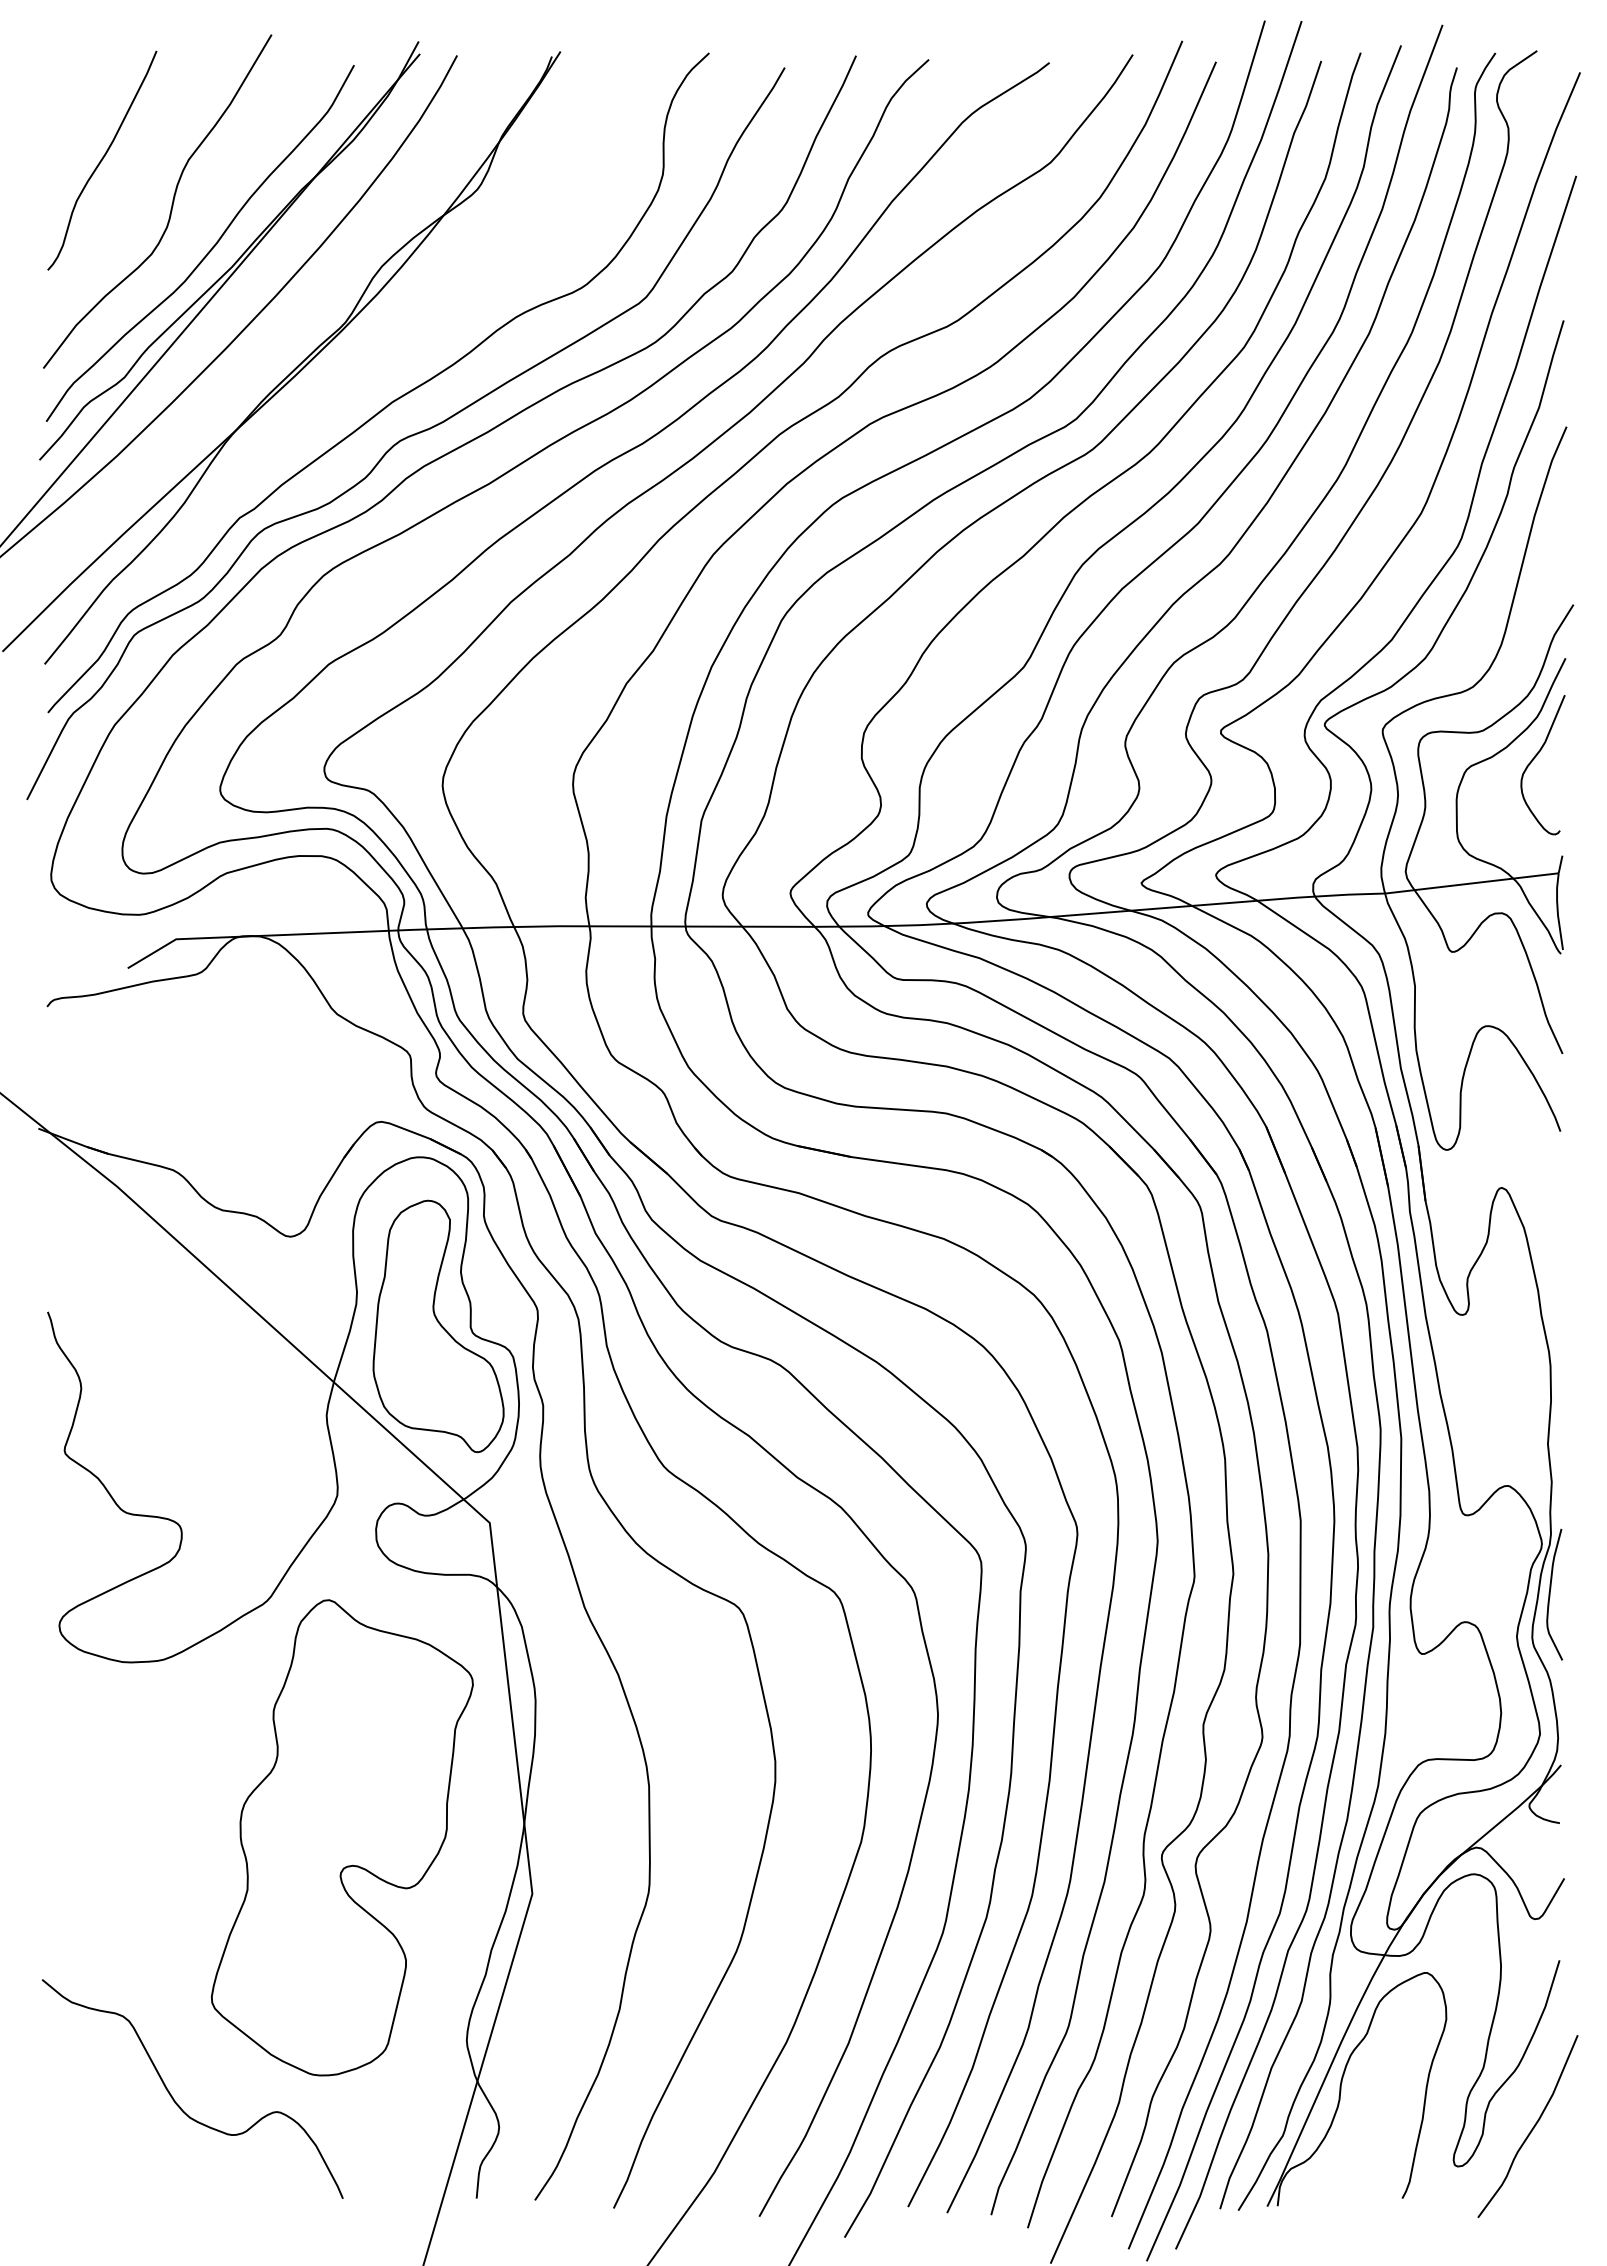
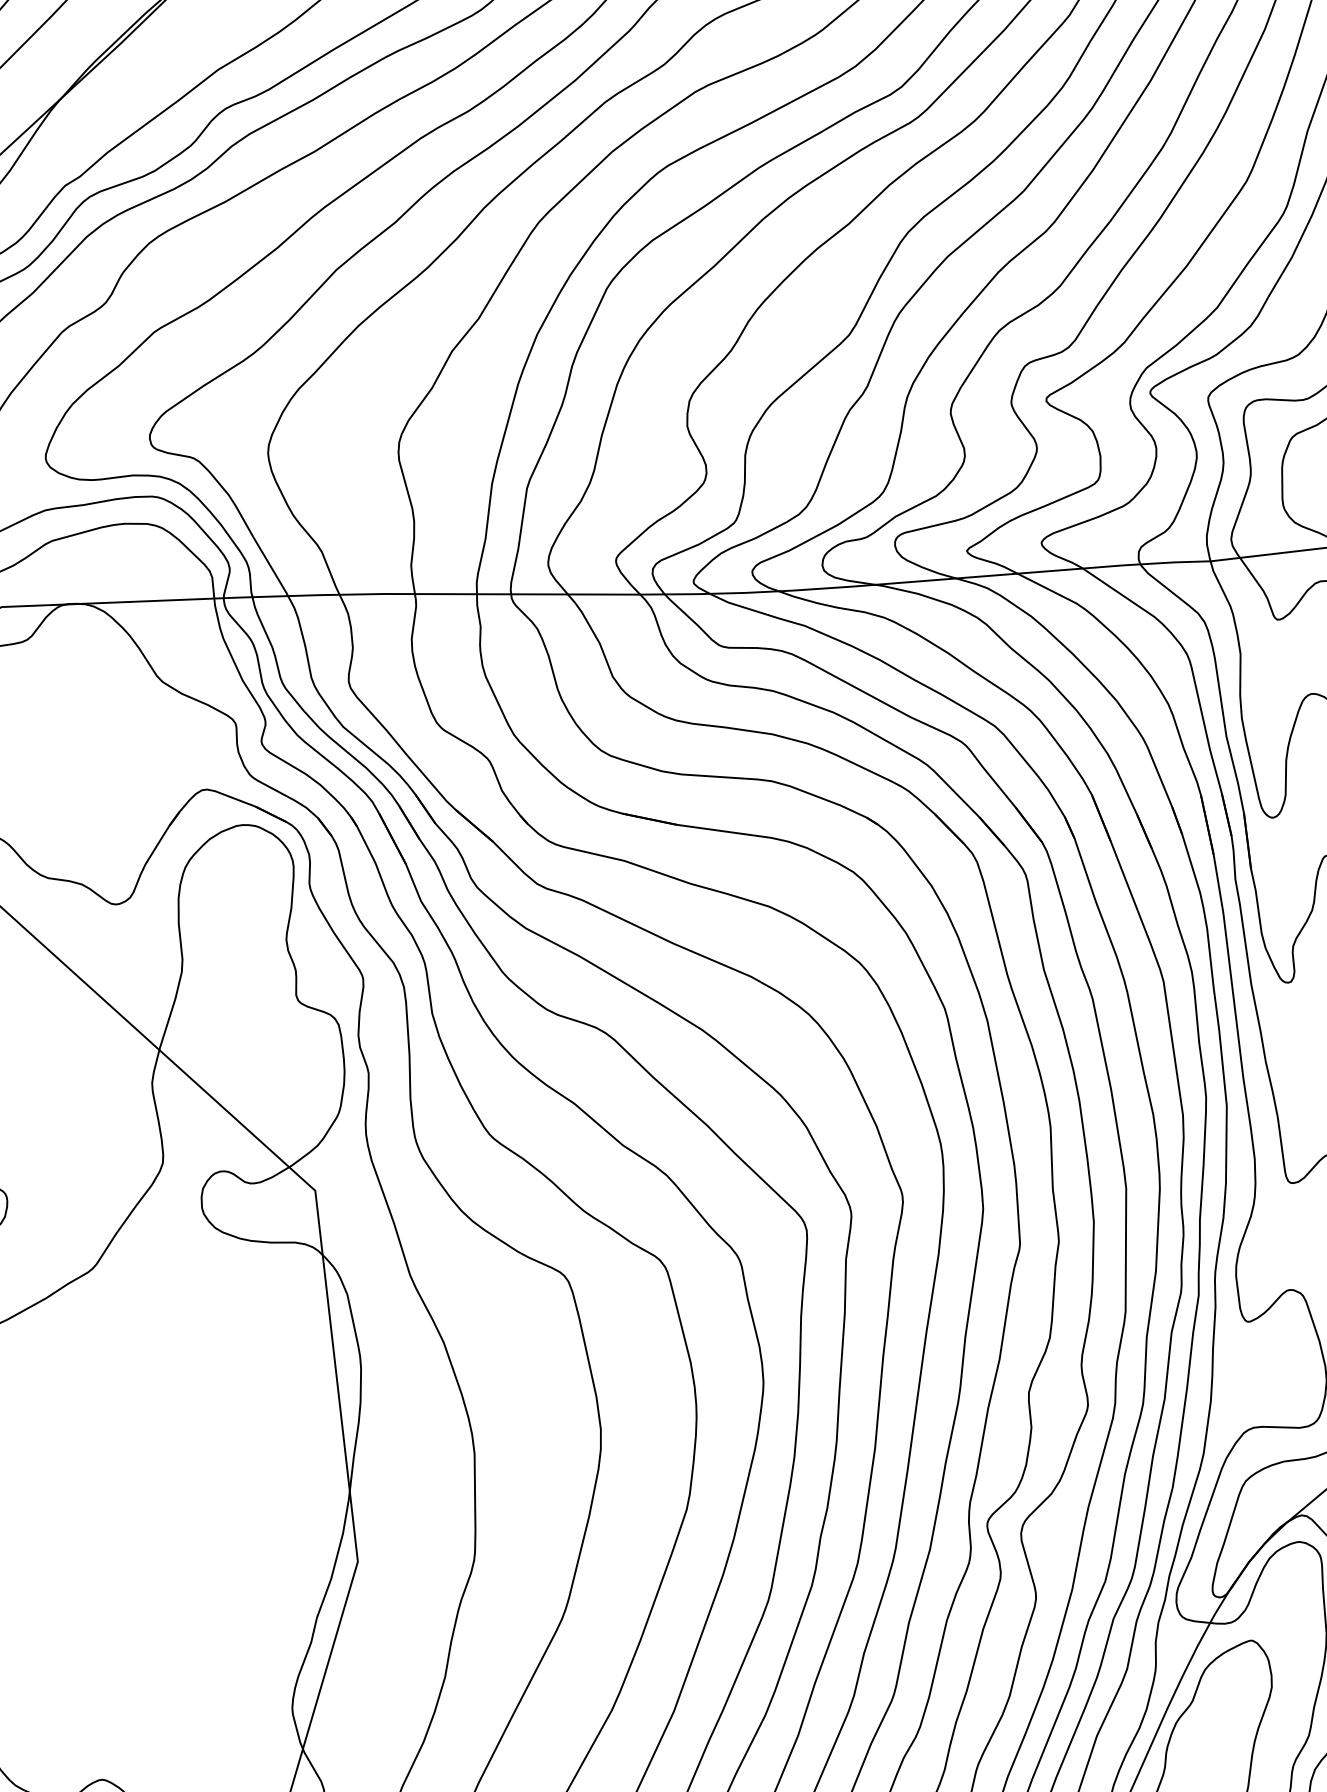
part: (438, 1326) -> (264, 994), removed
part: (342, 1837) -> (168, 1505), removed

